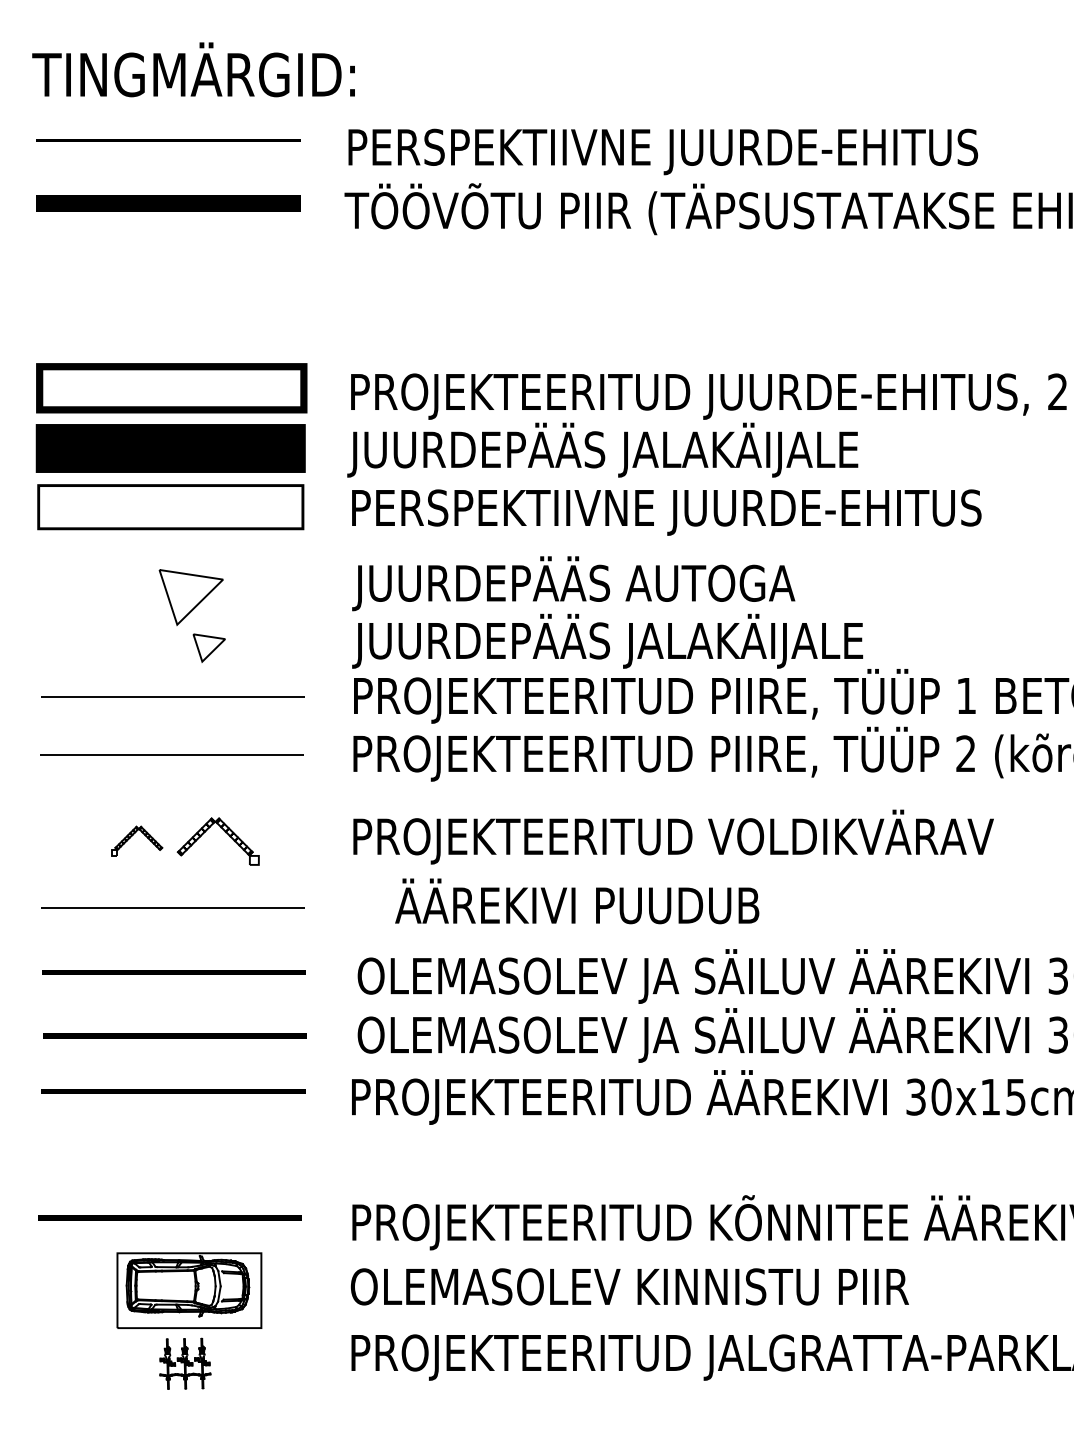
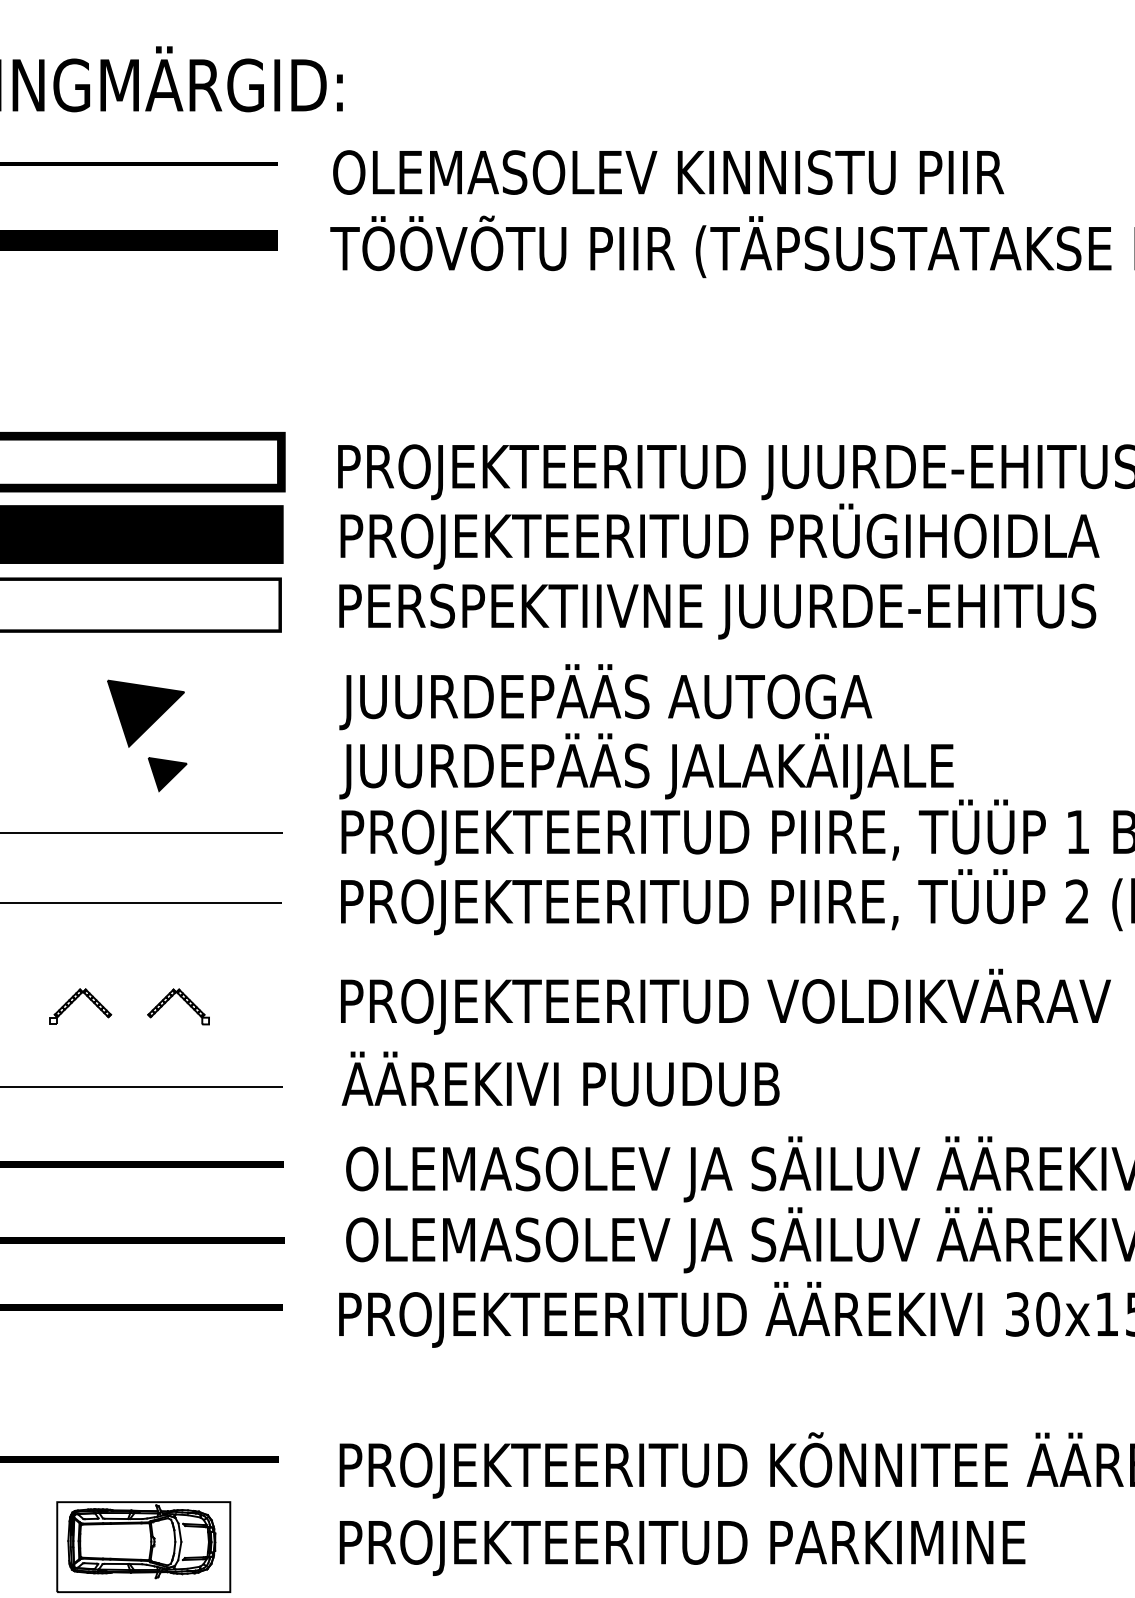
text: (662, 151) -> (712, 177), PERSPEKTIIVNE JUURDE-EHITUS -> OLEMASOLEV KINNISTU PIIR
text: (665, 449) -> (716, 535), JUURDEPÄÄS JALAKÄIJALE -> PROJEKTEERITUD PRÜGIHOIDLA
fill: (191, 596) -> (146, 712), added
fill: (209, 647) -> (167, 773), added
part: (218, 840) -> (178, 1005), size x0.62
text: (577, 901) -> (561, 1079), moved
text: (636, 1291) -> (681, 1548), OLEMASOLEV KINNISTU PIIR -> PROJEKTEERITUD PARKIMINE

